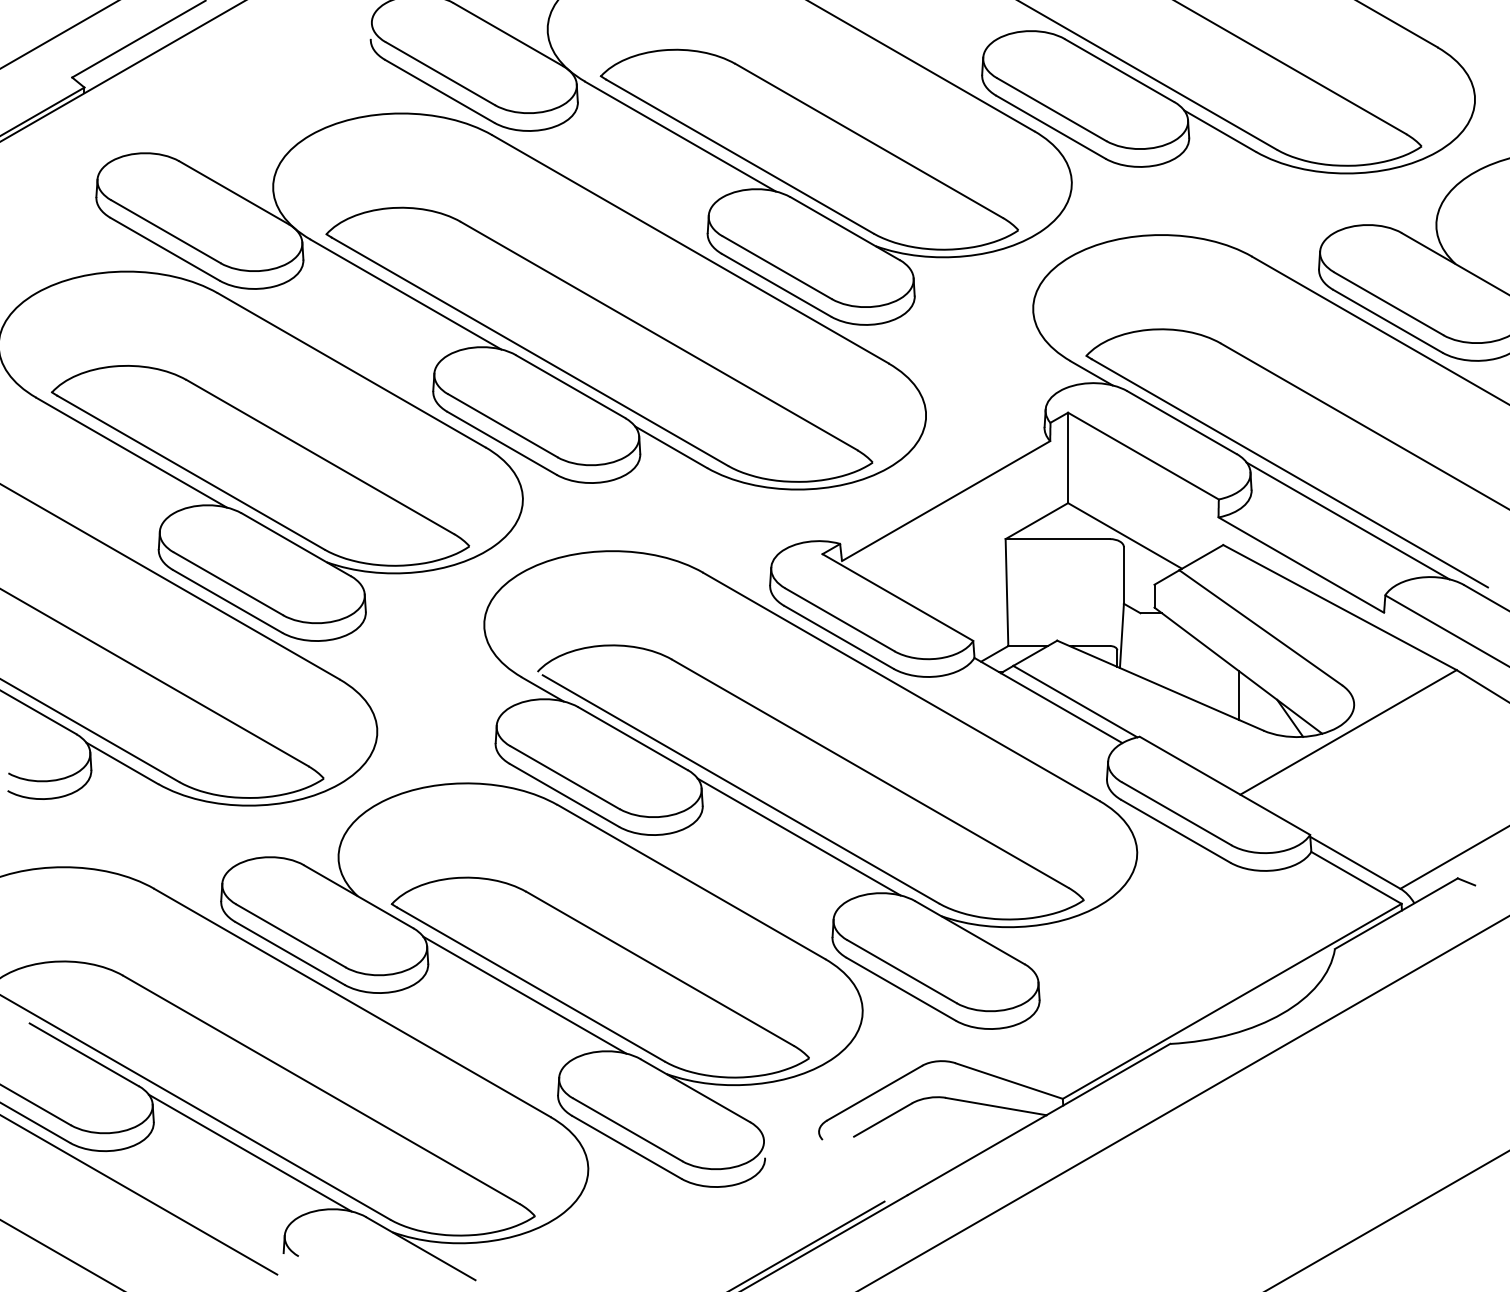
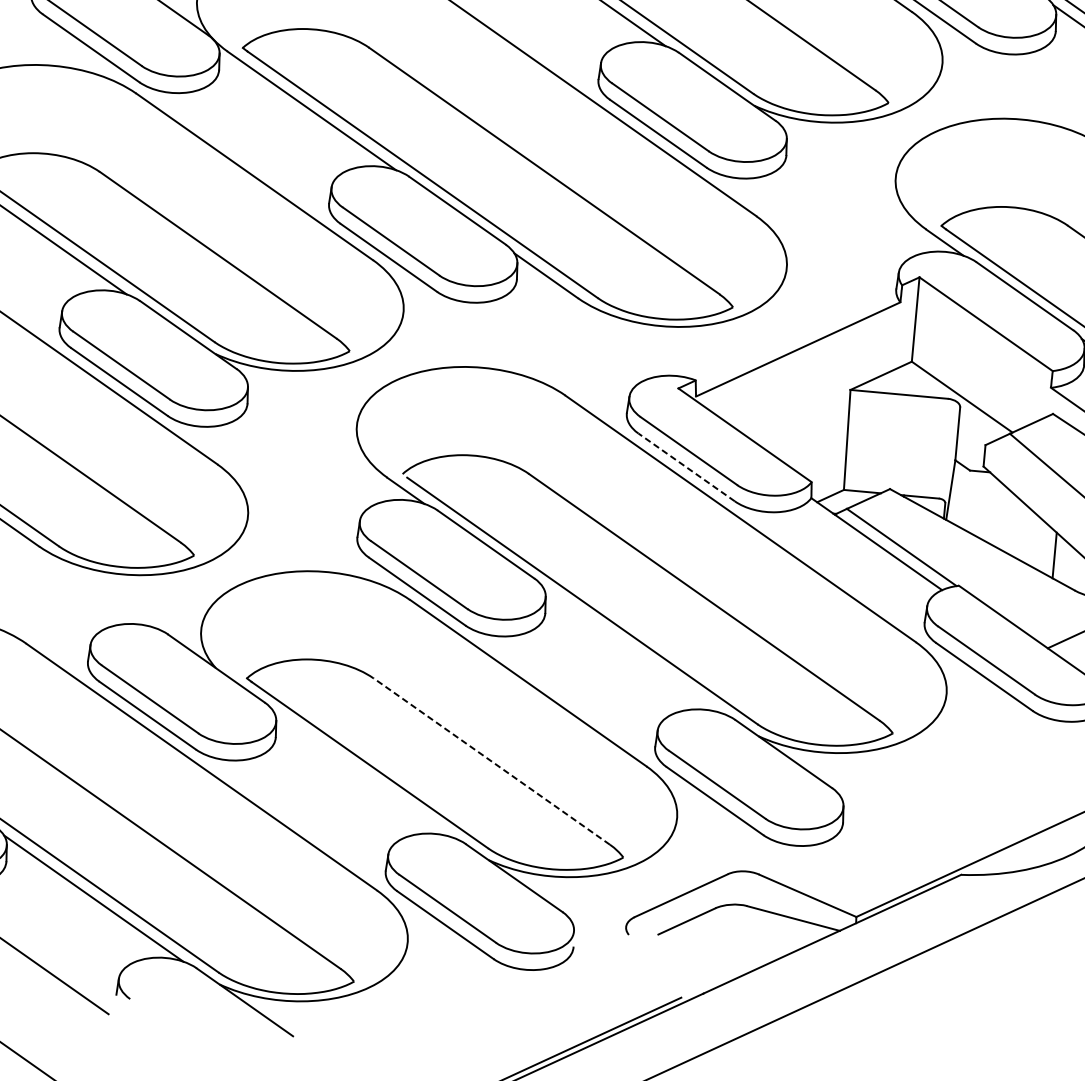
line: (838, 637) -> (686, 467), solid -> dashed
line: (798, 836) -> (632, 649), removed
line: (659, 968) -> (491, 761), solid -> dashed
line: (524, 994) -> (363, 773), removed

